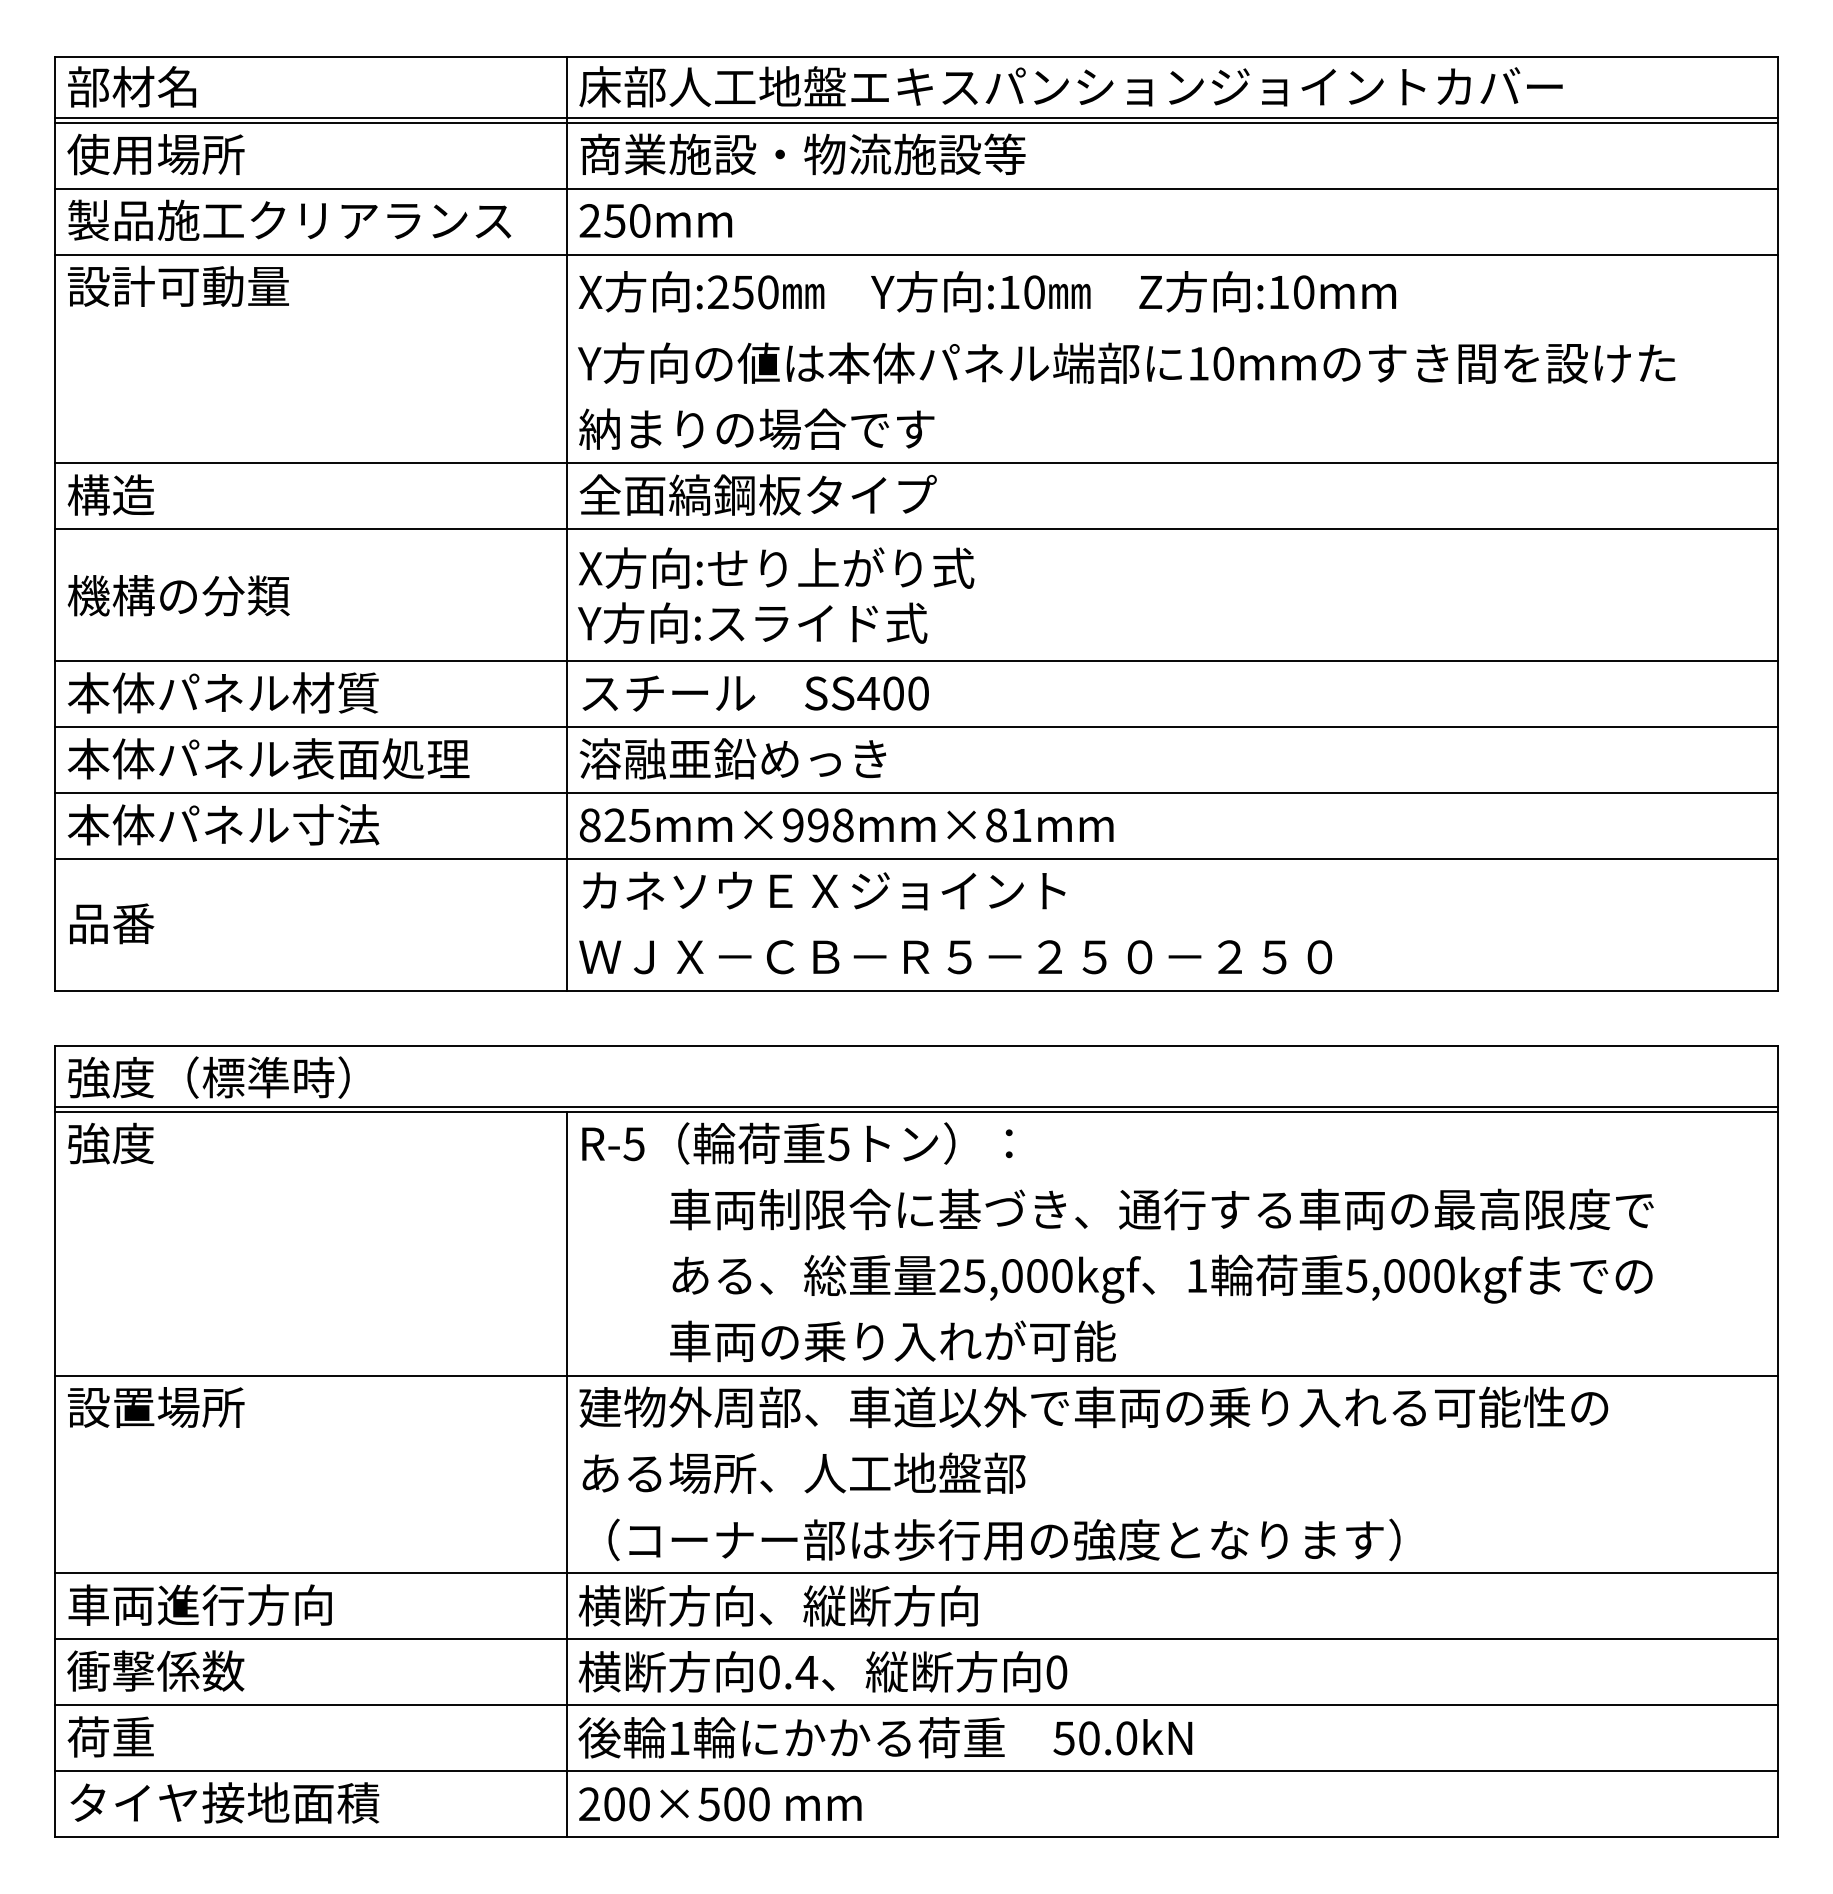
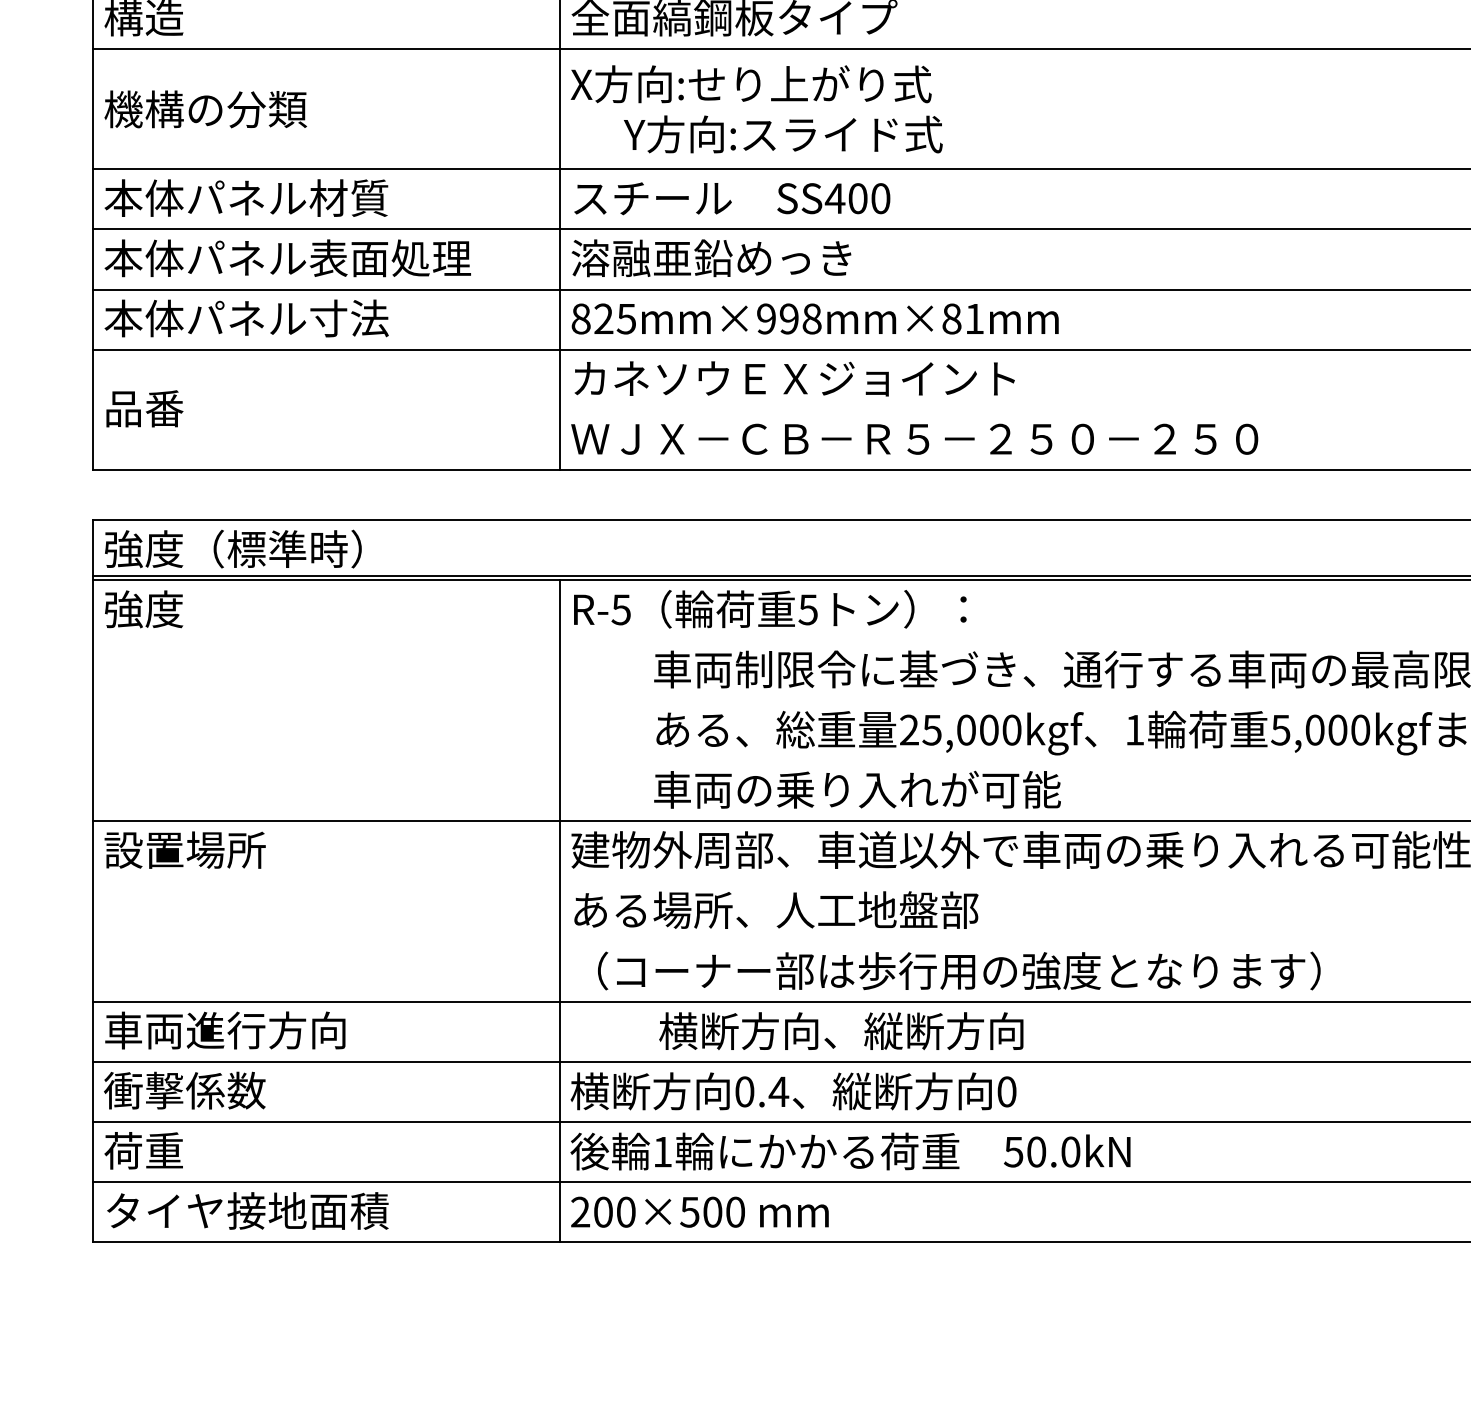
text: (752, 622) -> (783, 133), moved
text: (777, 1605) -> (840, 1030), moved

